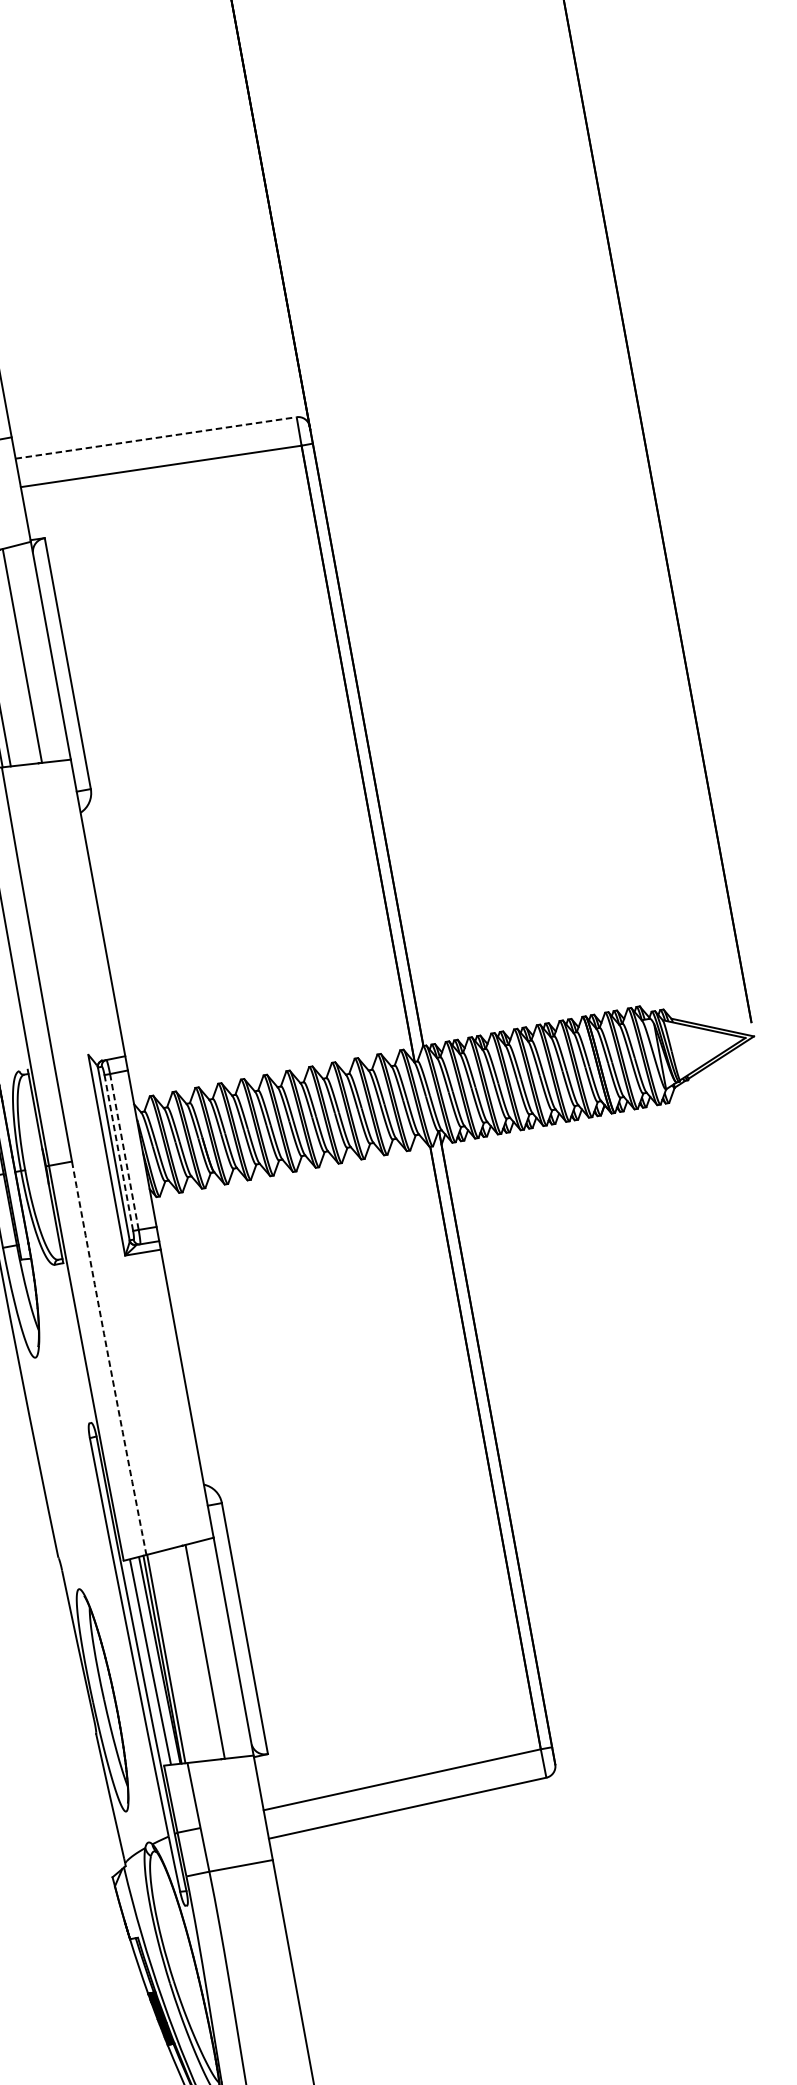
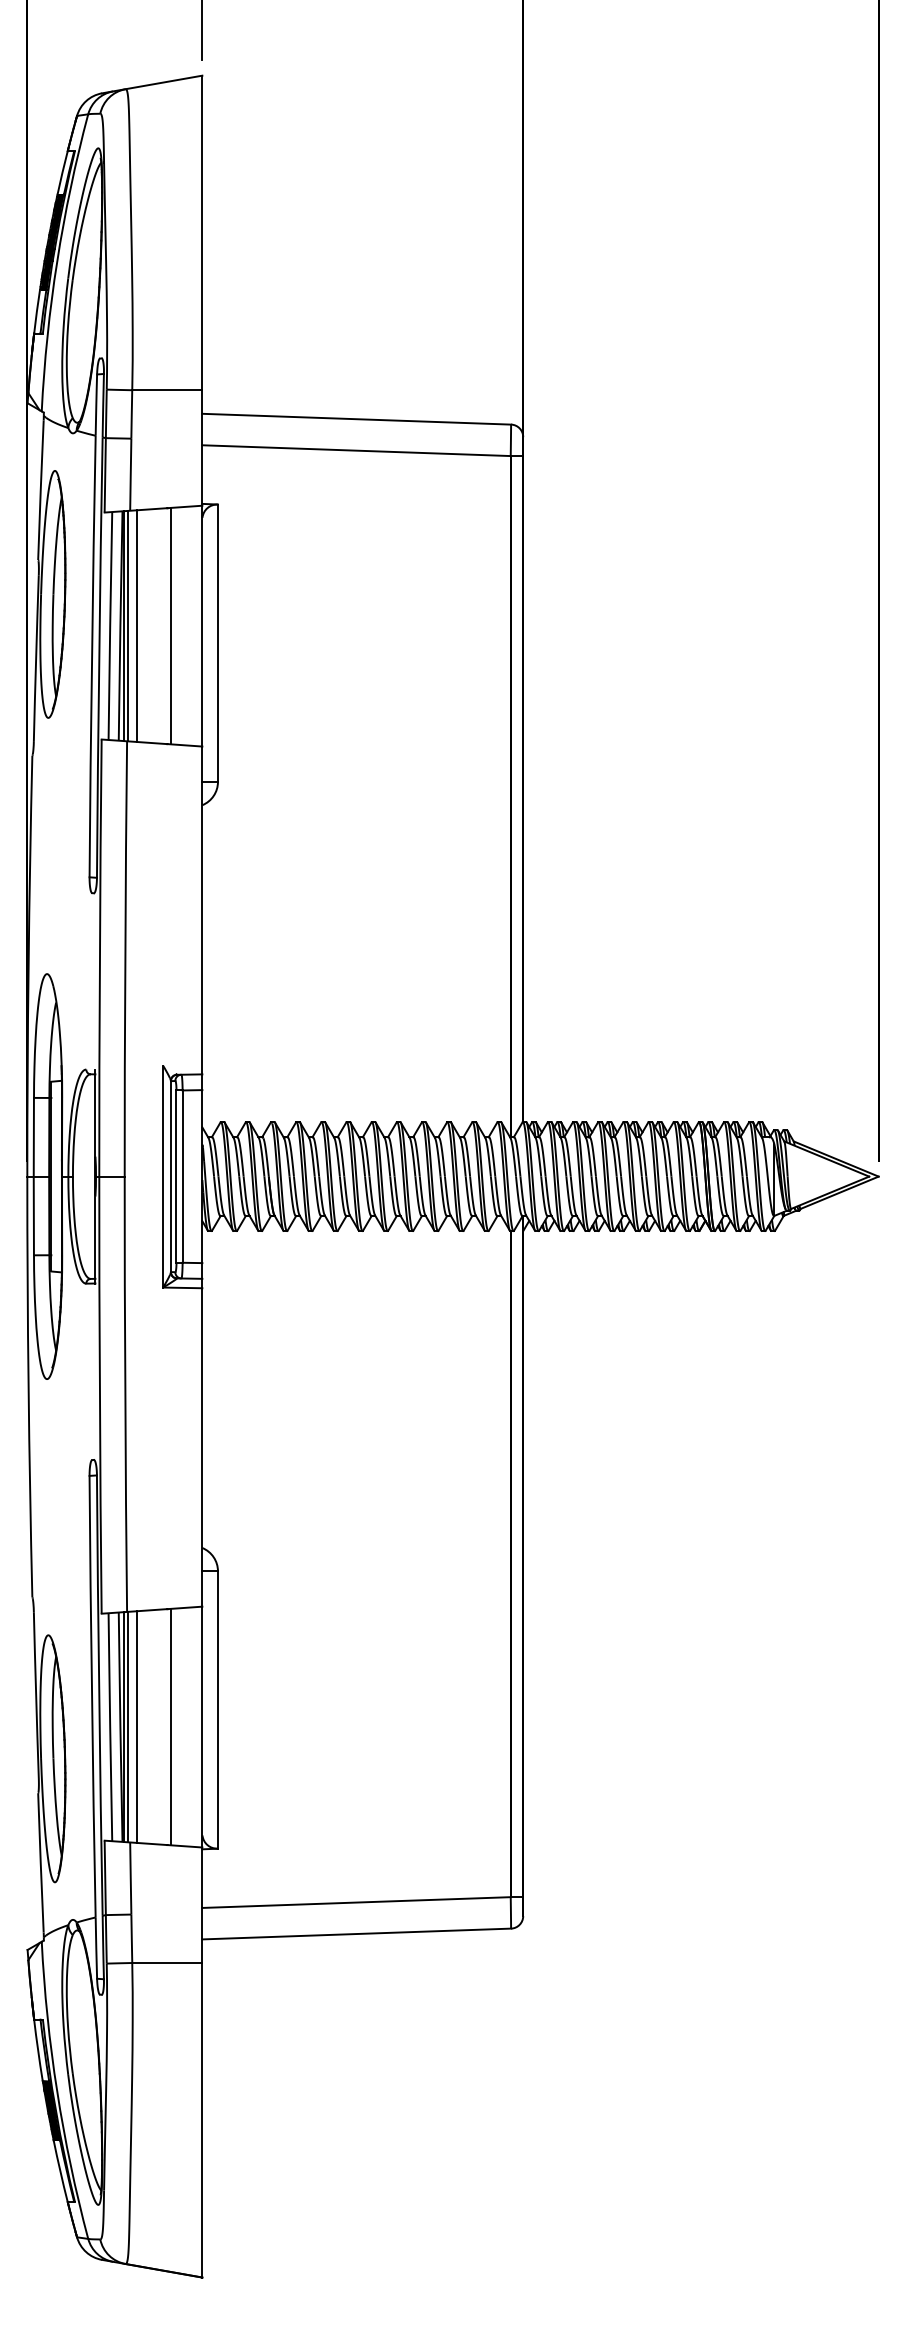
line: (156, 438) -> (357, 419), dashed -> solid
line: (124, 1152) -> (182, 1177), dashed -> solid
line: (119, 1153) -> (176, 1177), dashed -> solid
arc: (108, 1358) -> (125, 1394), dashed -> solid
line: (173, 1657) -> (136, 1726), added

